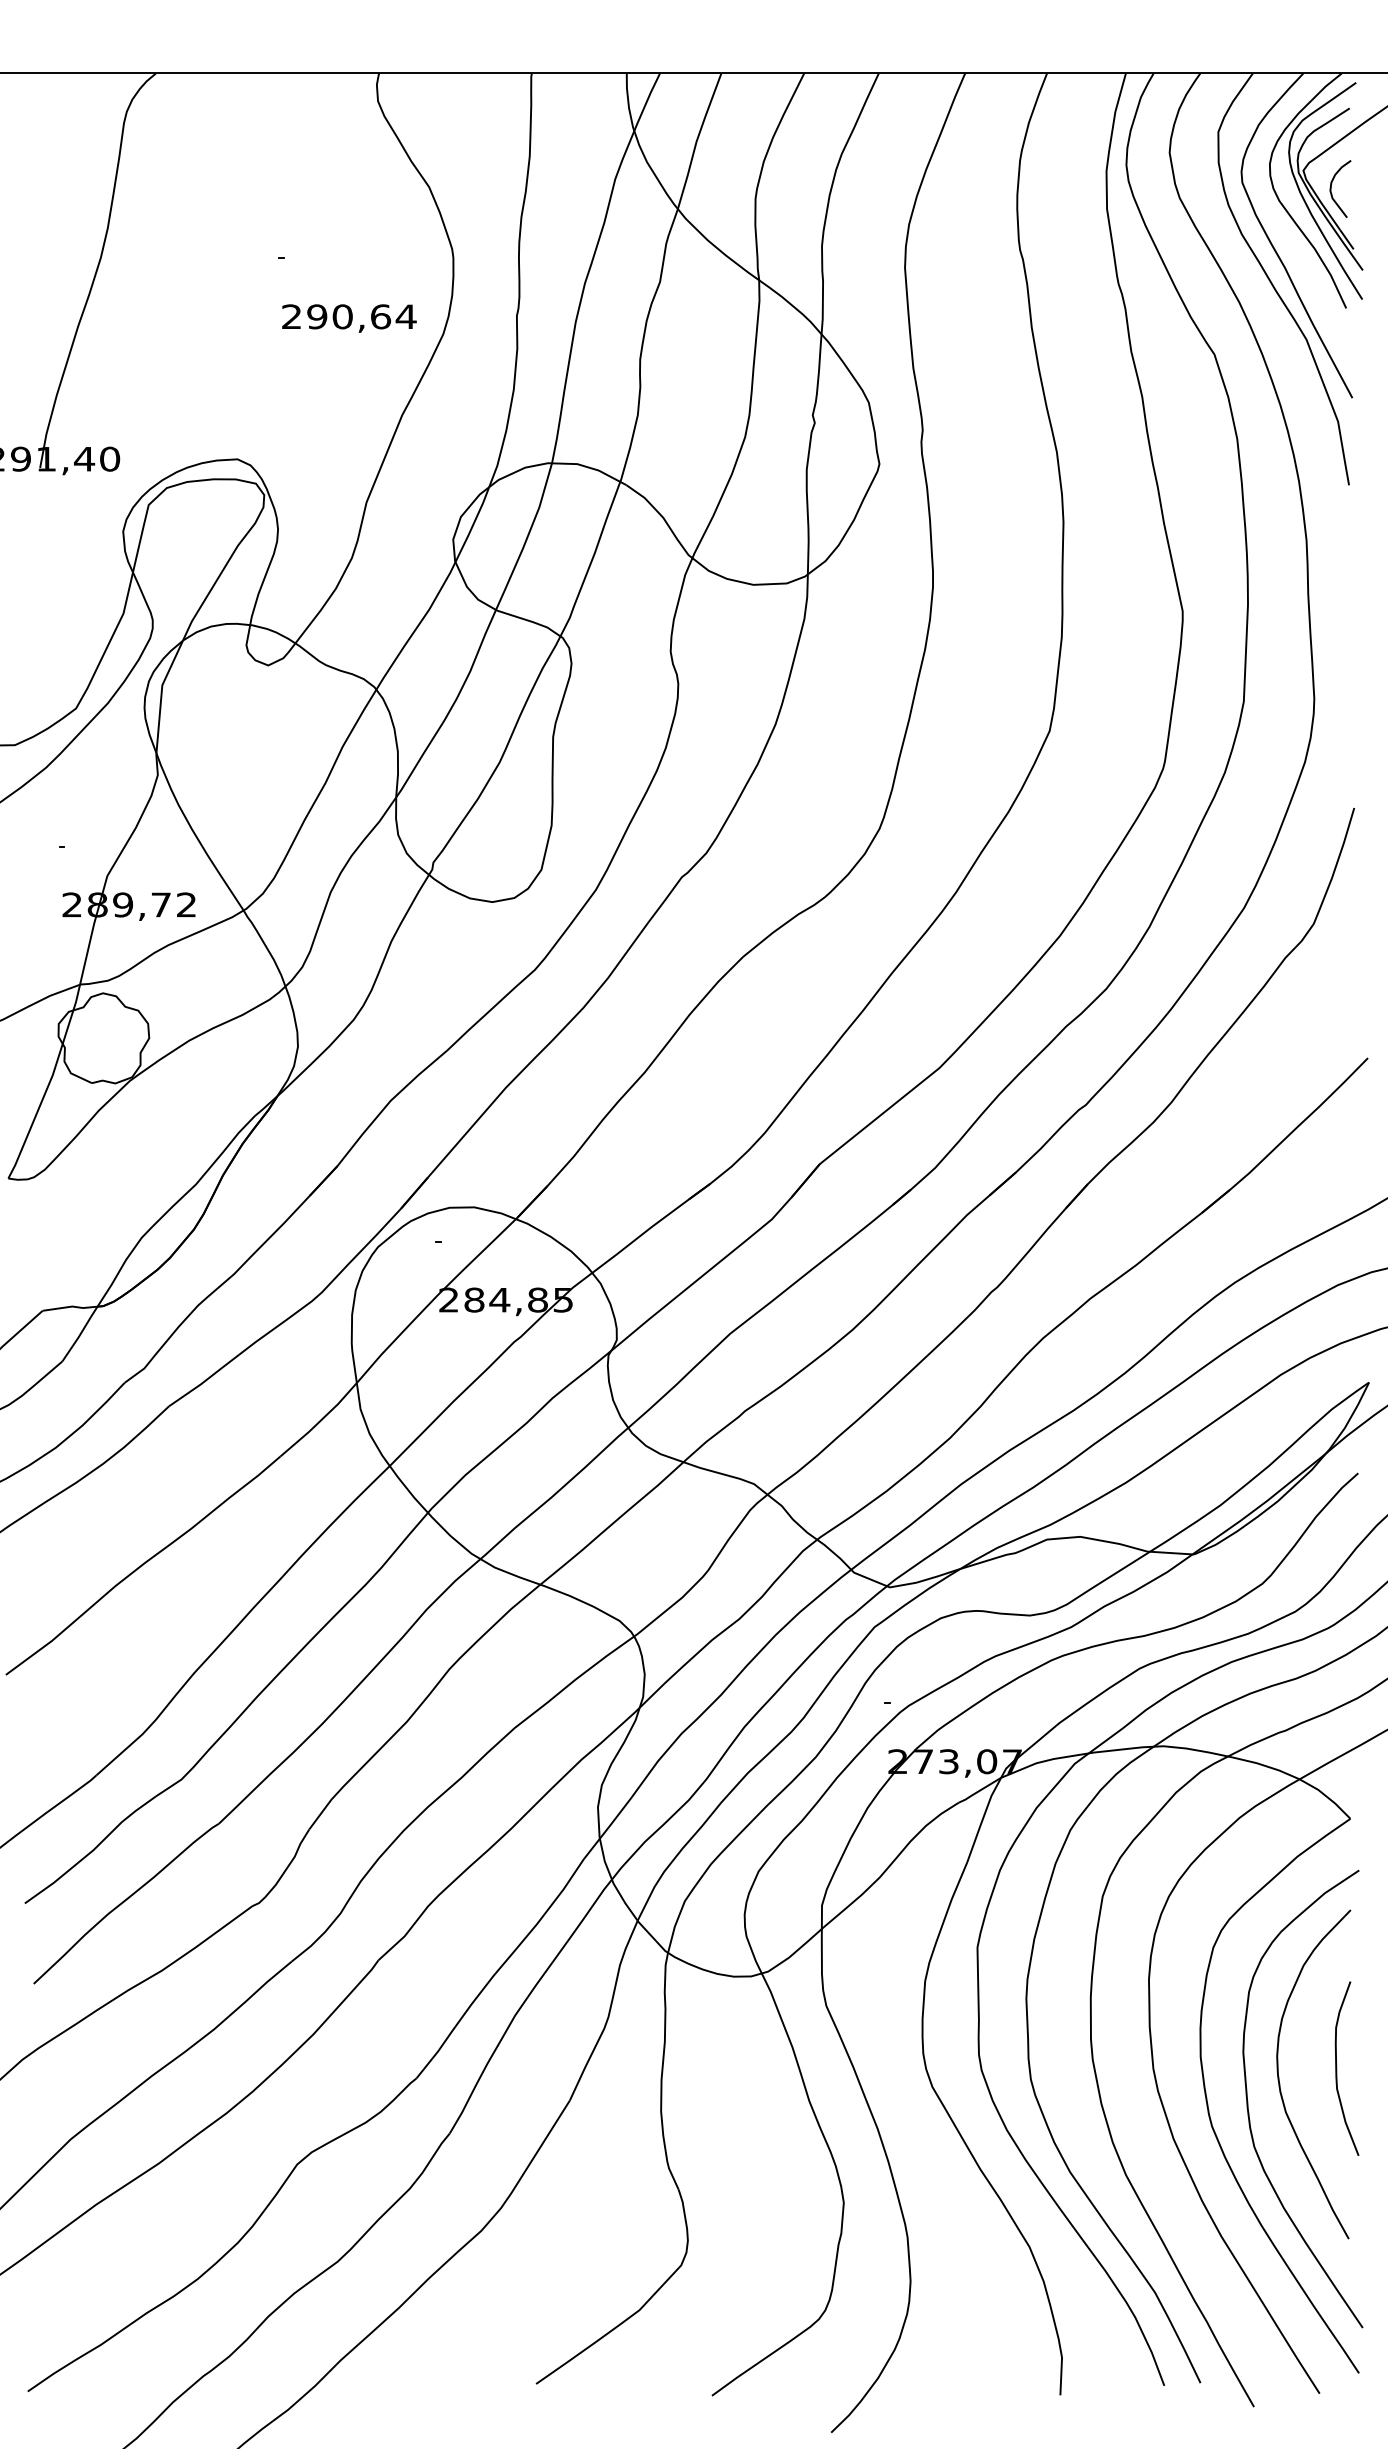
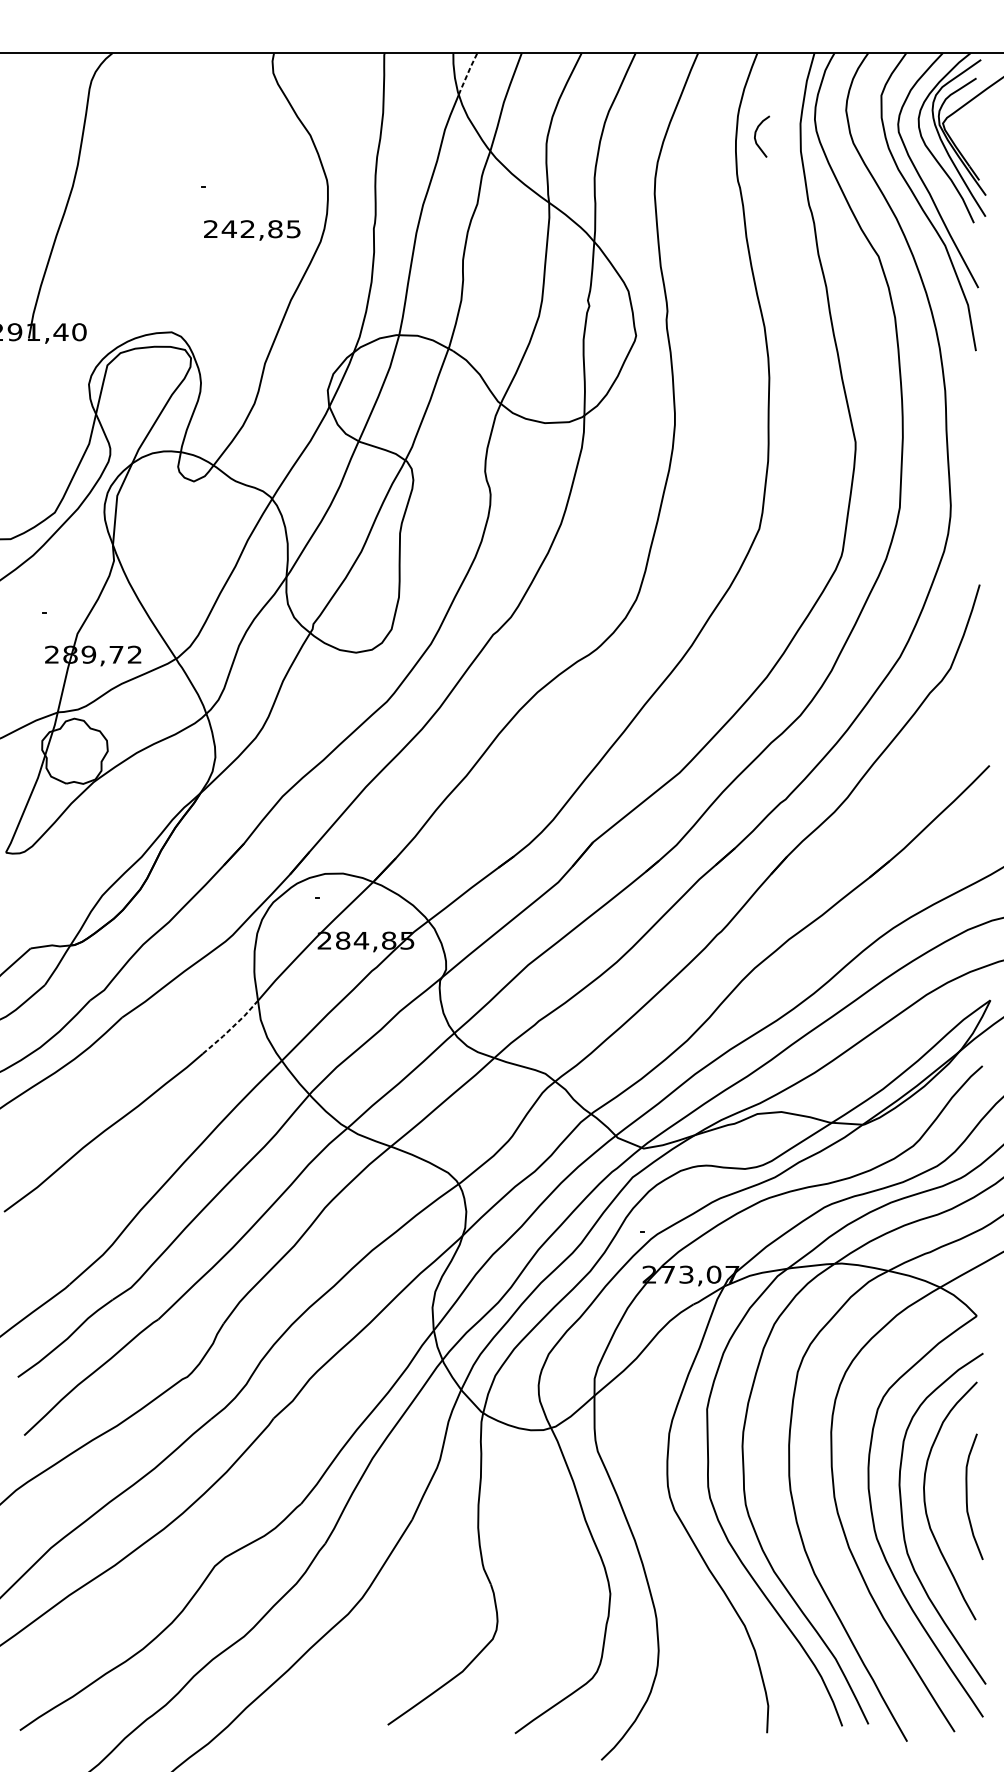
line: (646, 102) -> (467, 74), solid -> dashed
curve: (1331, 188) -> (755, 136), moved
text: (361, 316) -> (261, 228), 290,64 -> 242,85
line: (320, 1421) -> (231, 1028), solid -> dashed

